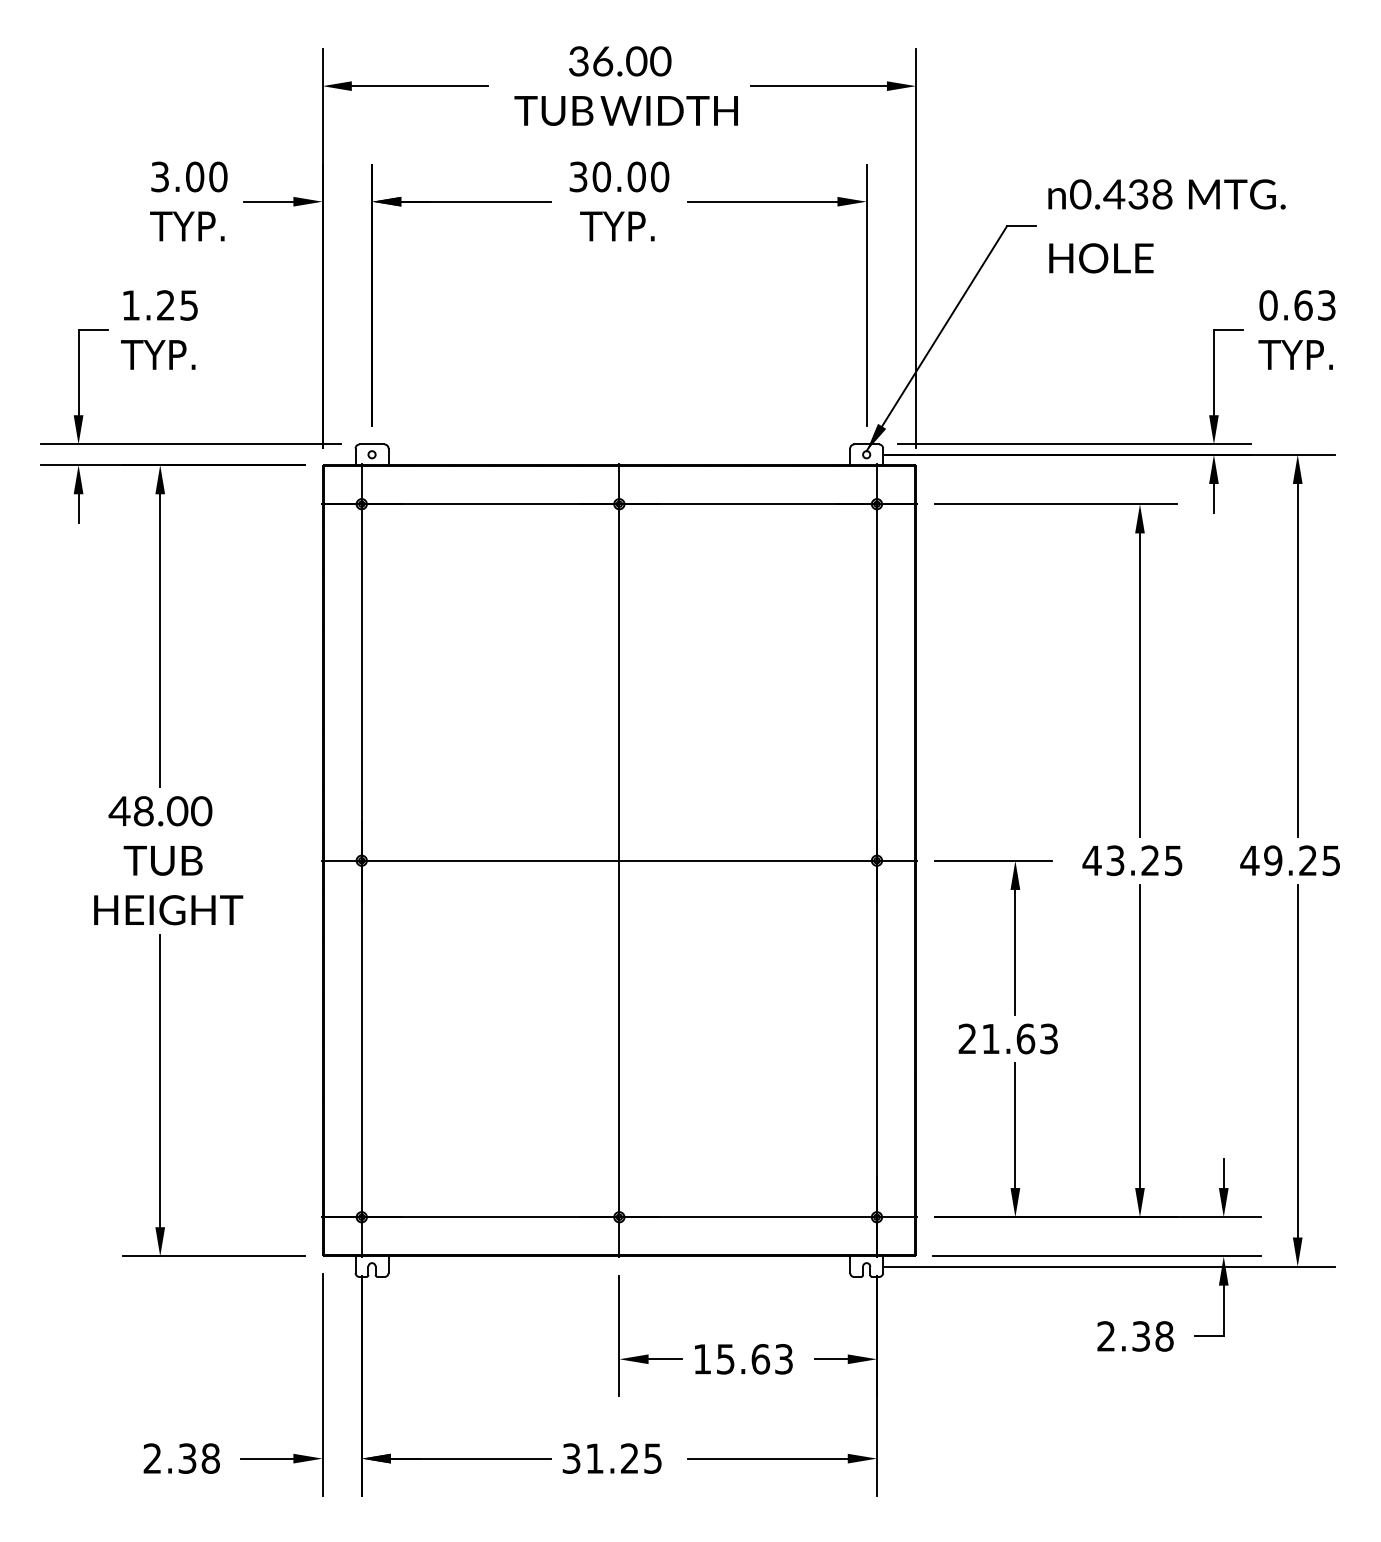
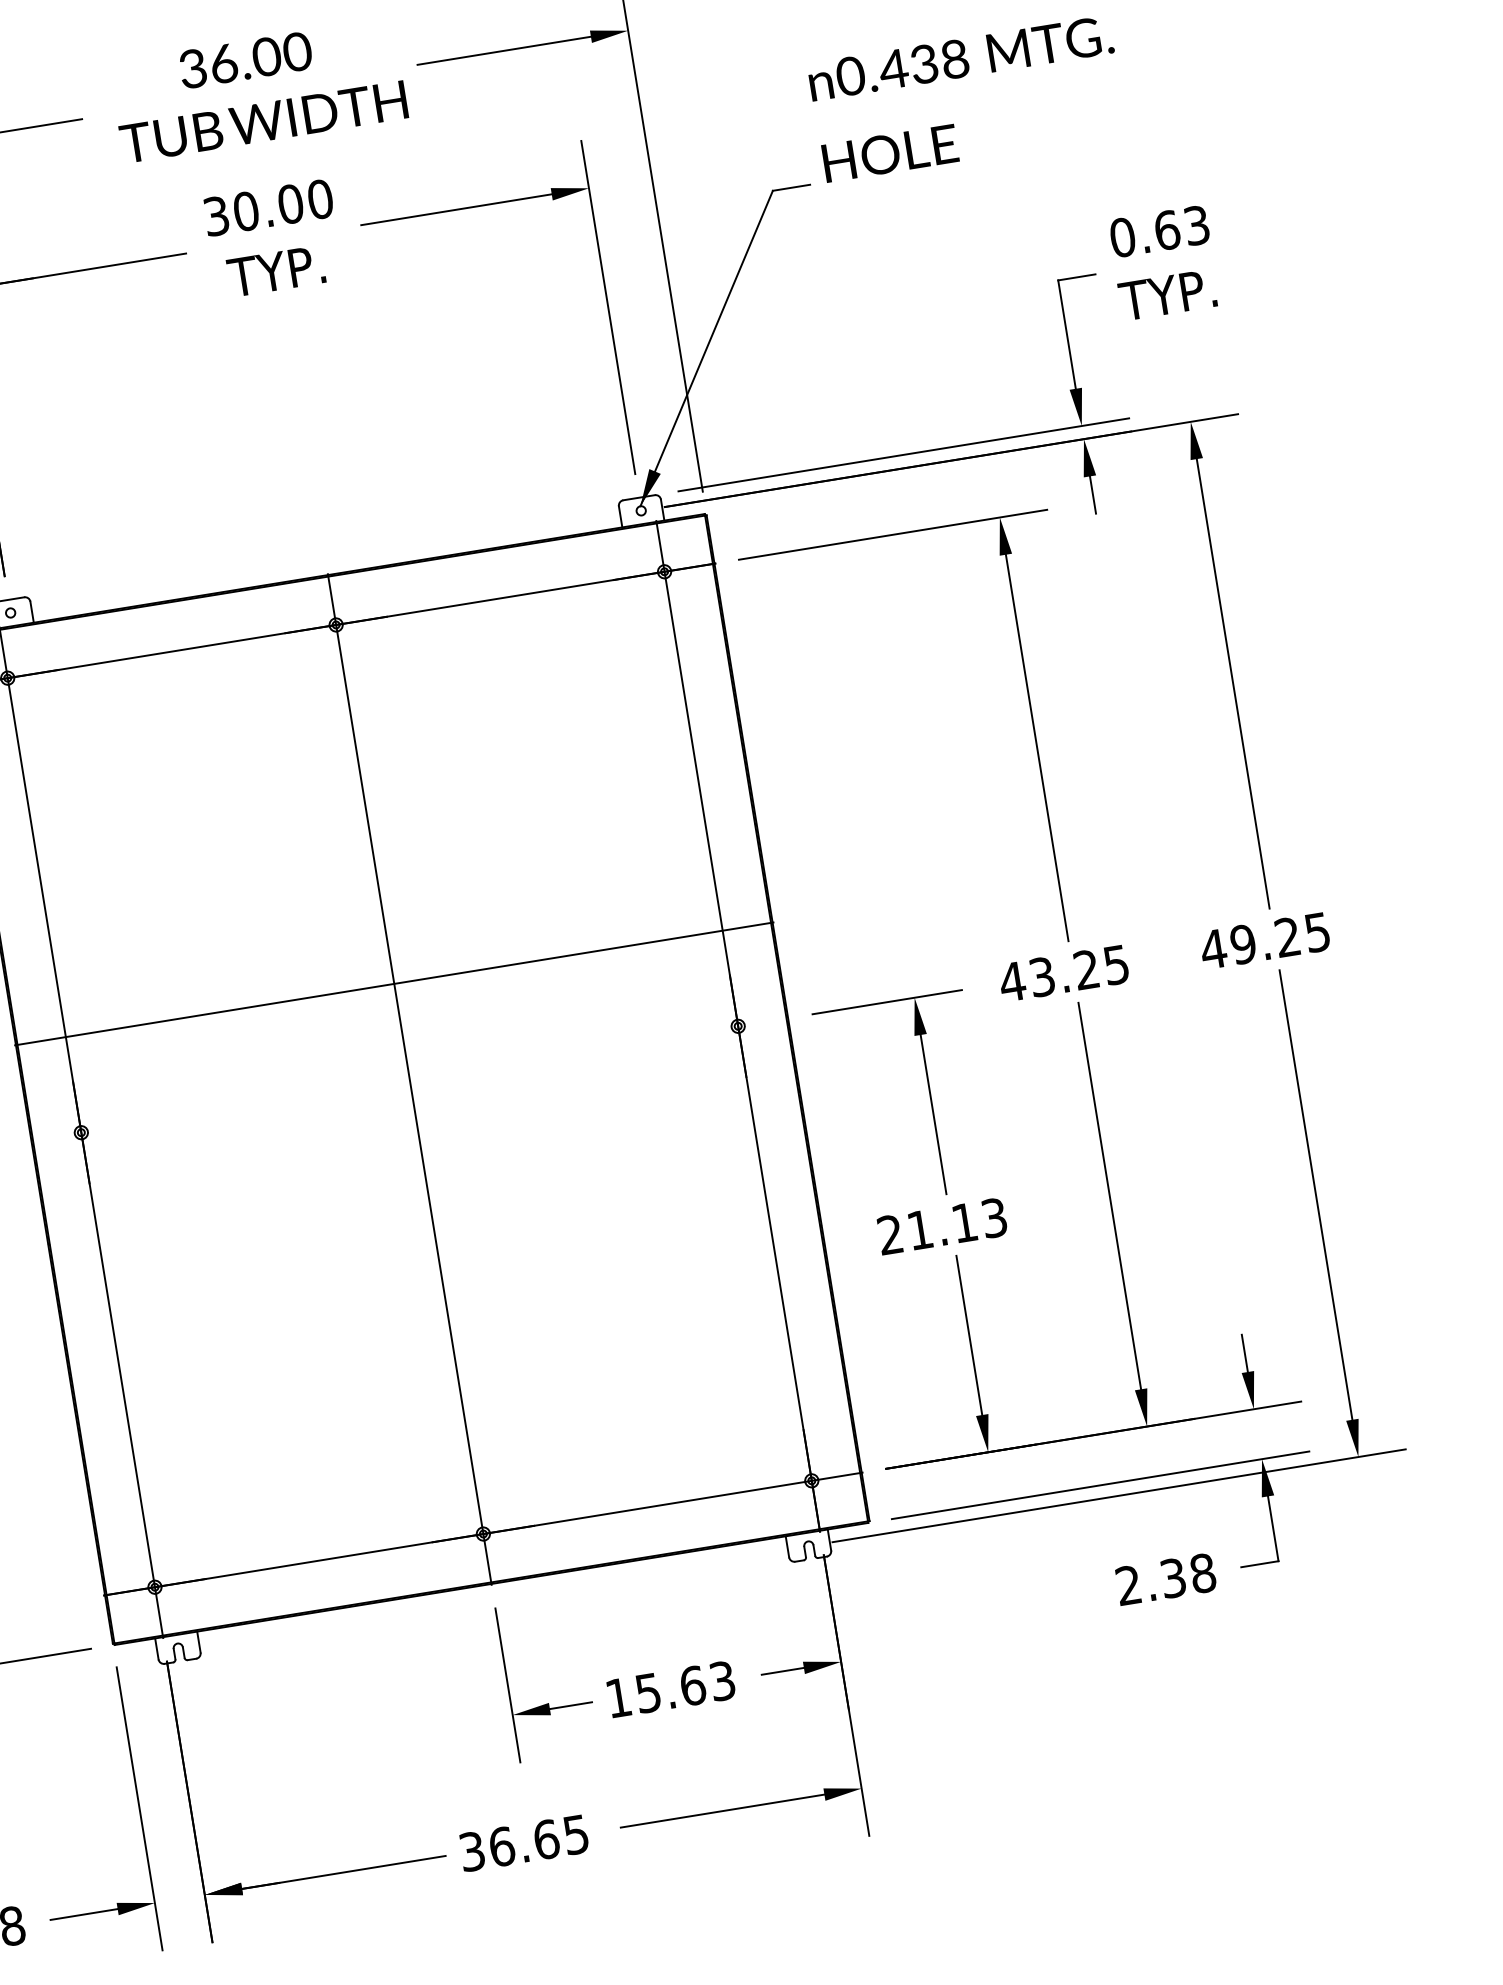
text: (1166, 226) -> (966, 99), moved
line: (618, 860) -> (393, 983), moved
text: (1025, 1038) -> (964, 1222), 21.63 -> 21.13
text: (612, 1458) -> (524, 1843), 31.25 -> 36.65

